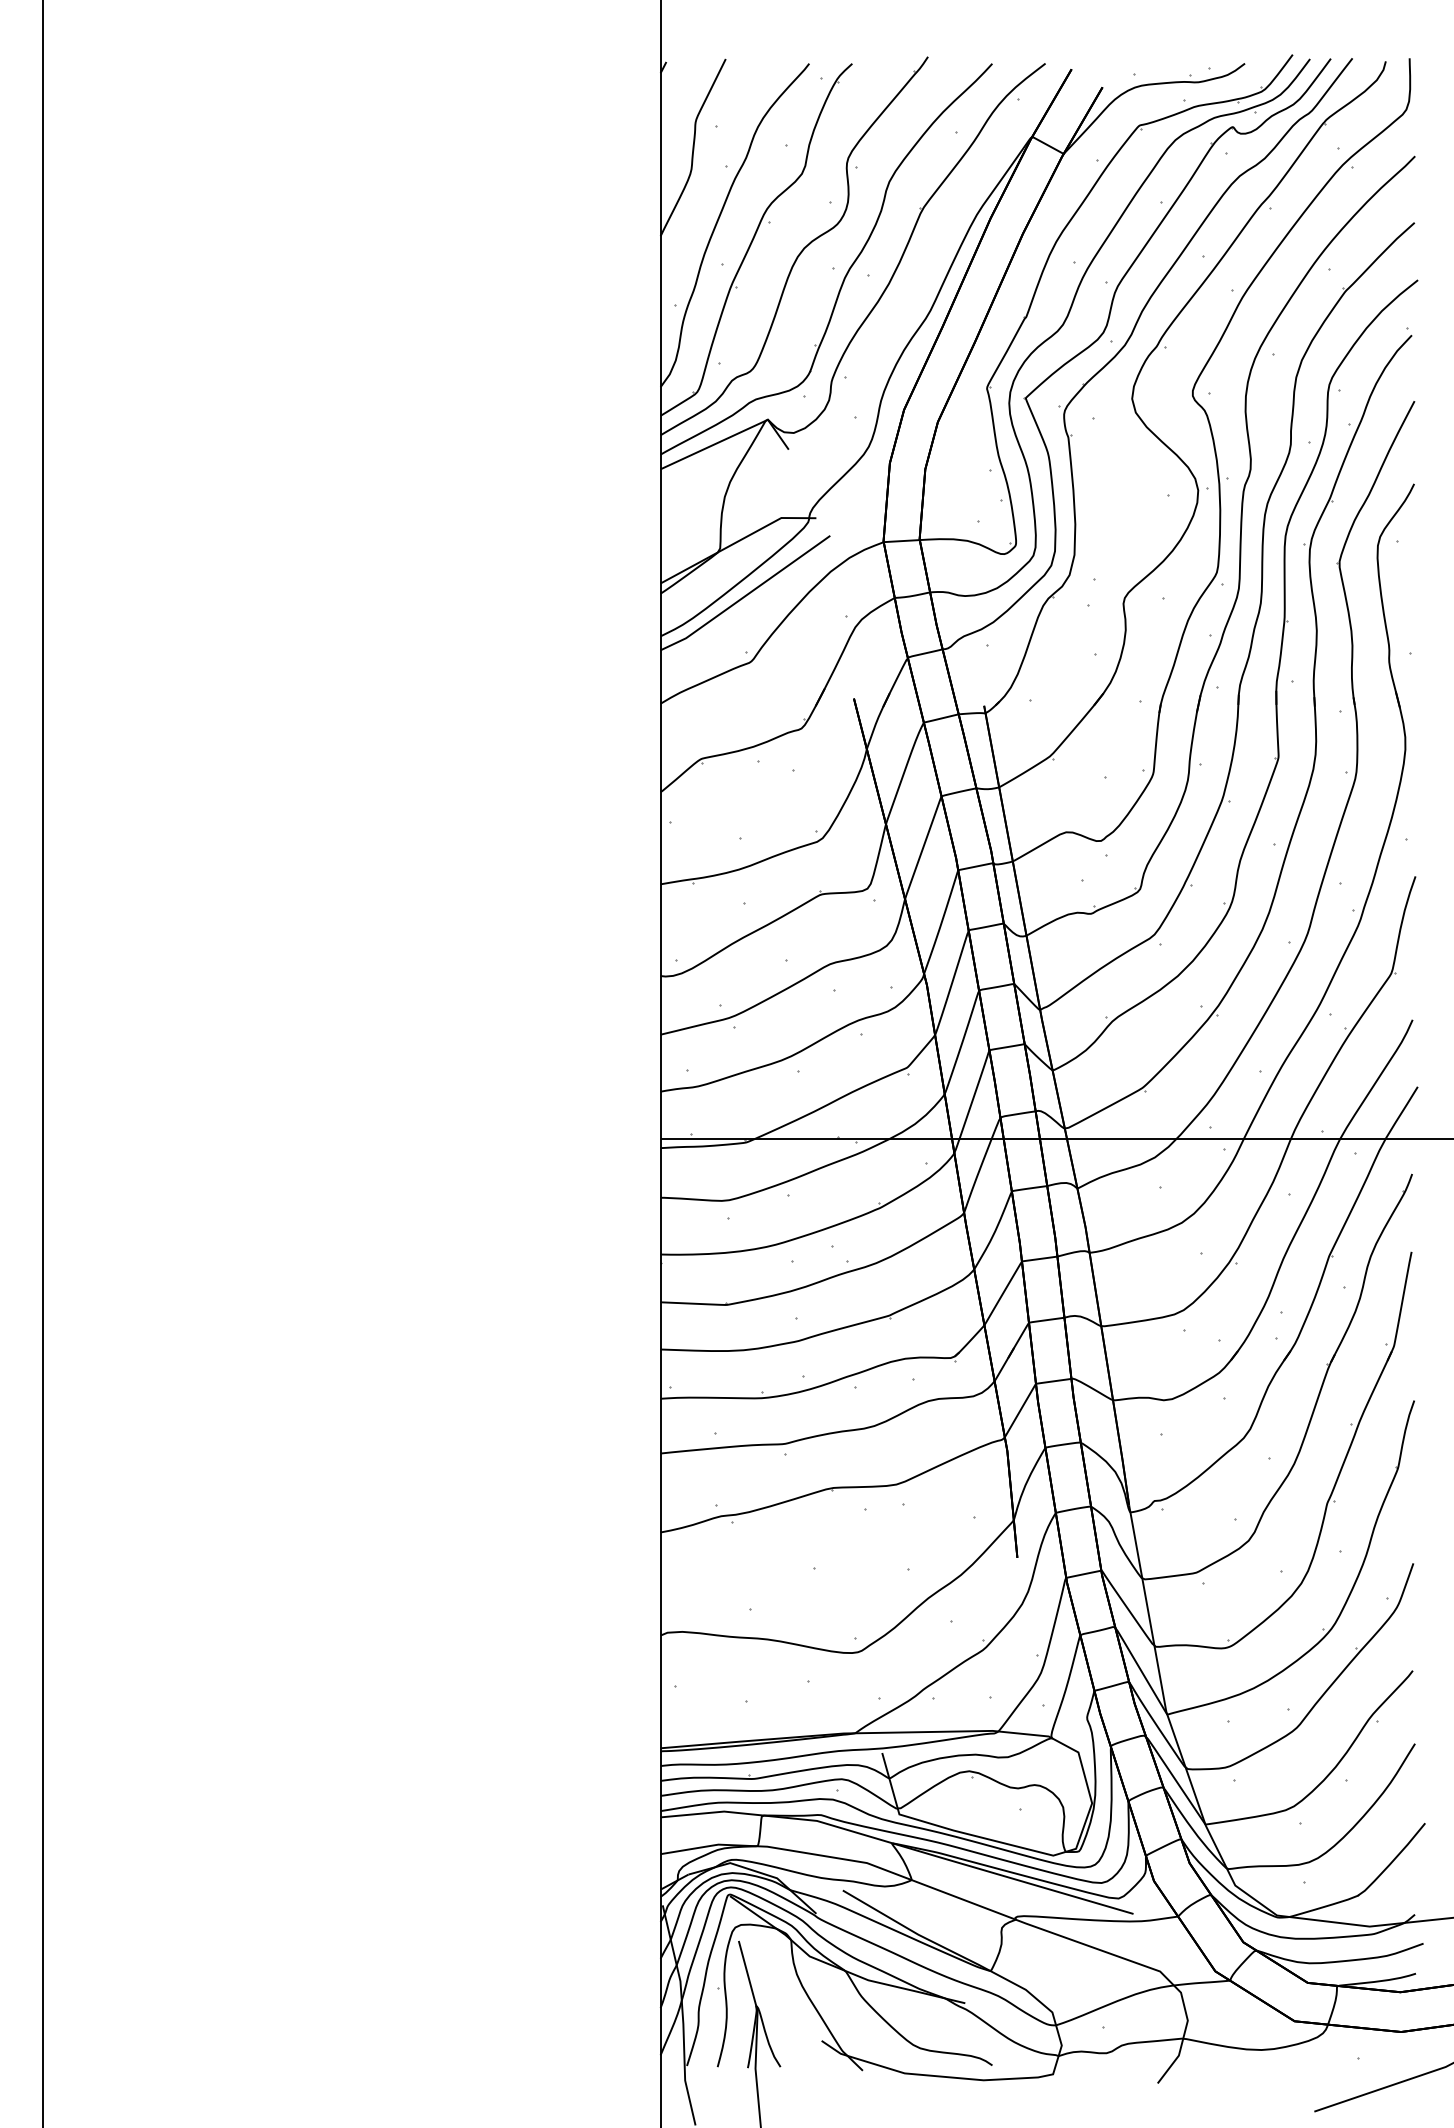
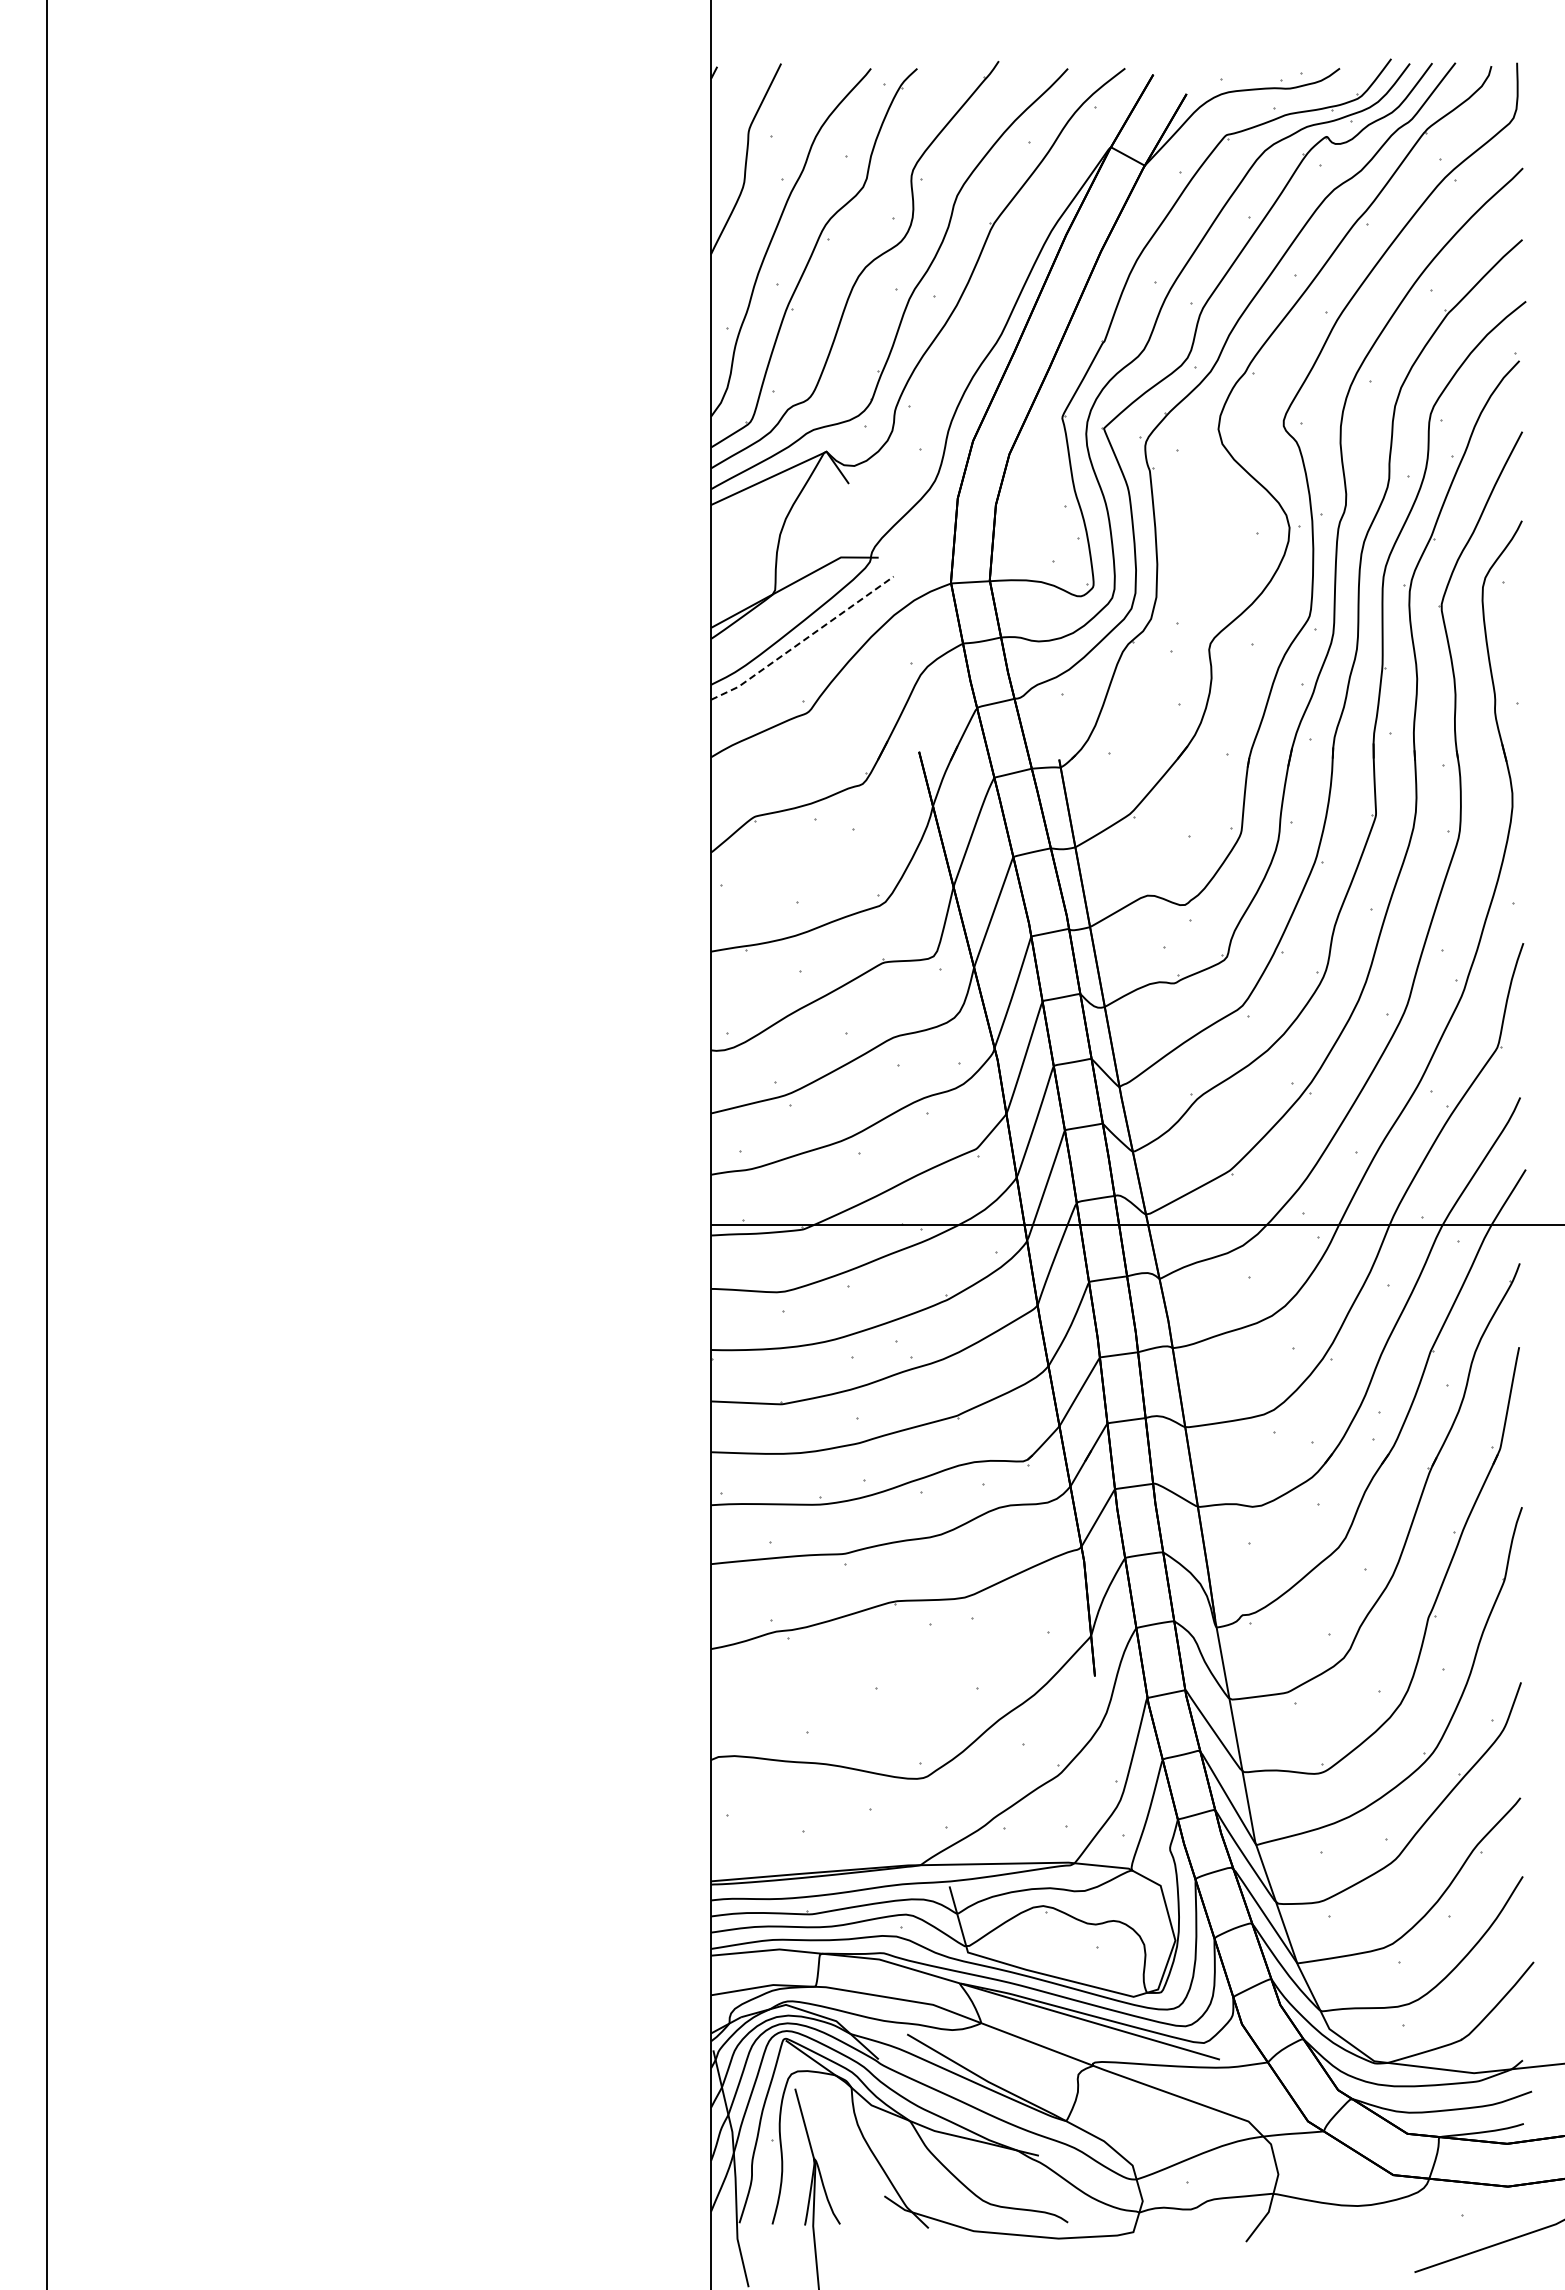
line: (746, 595) -> (803, 640), solid -> dashed

